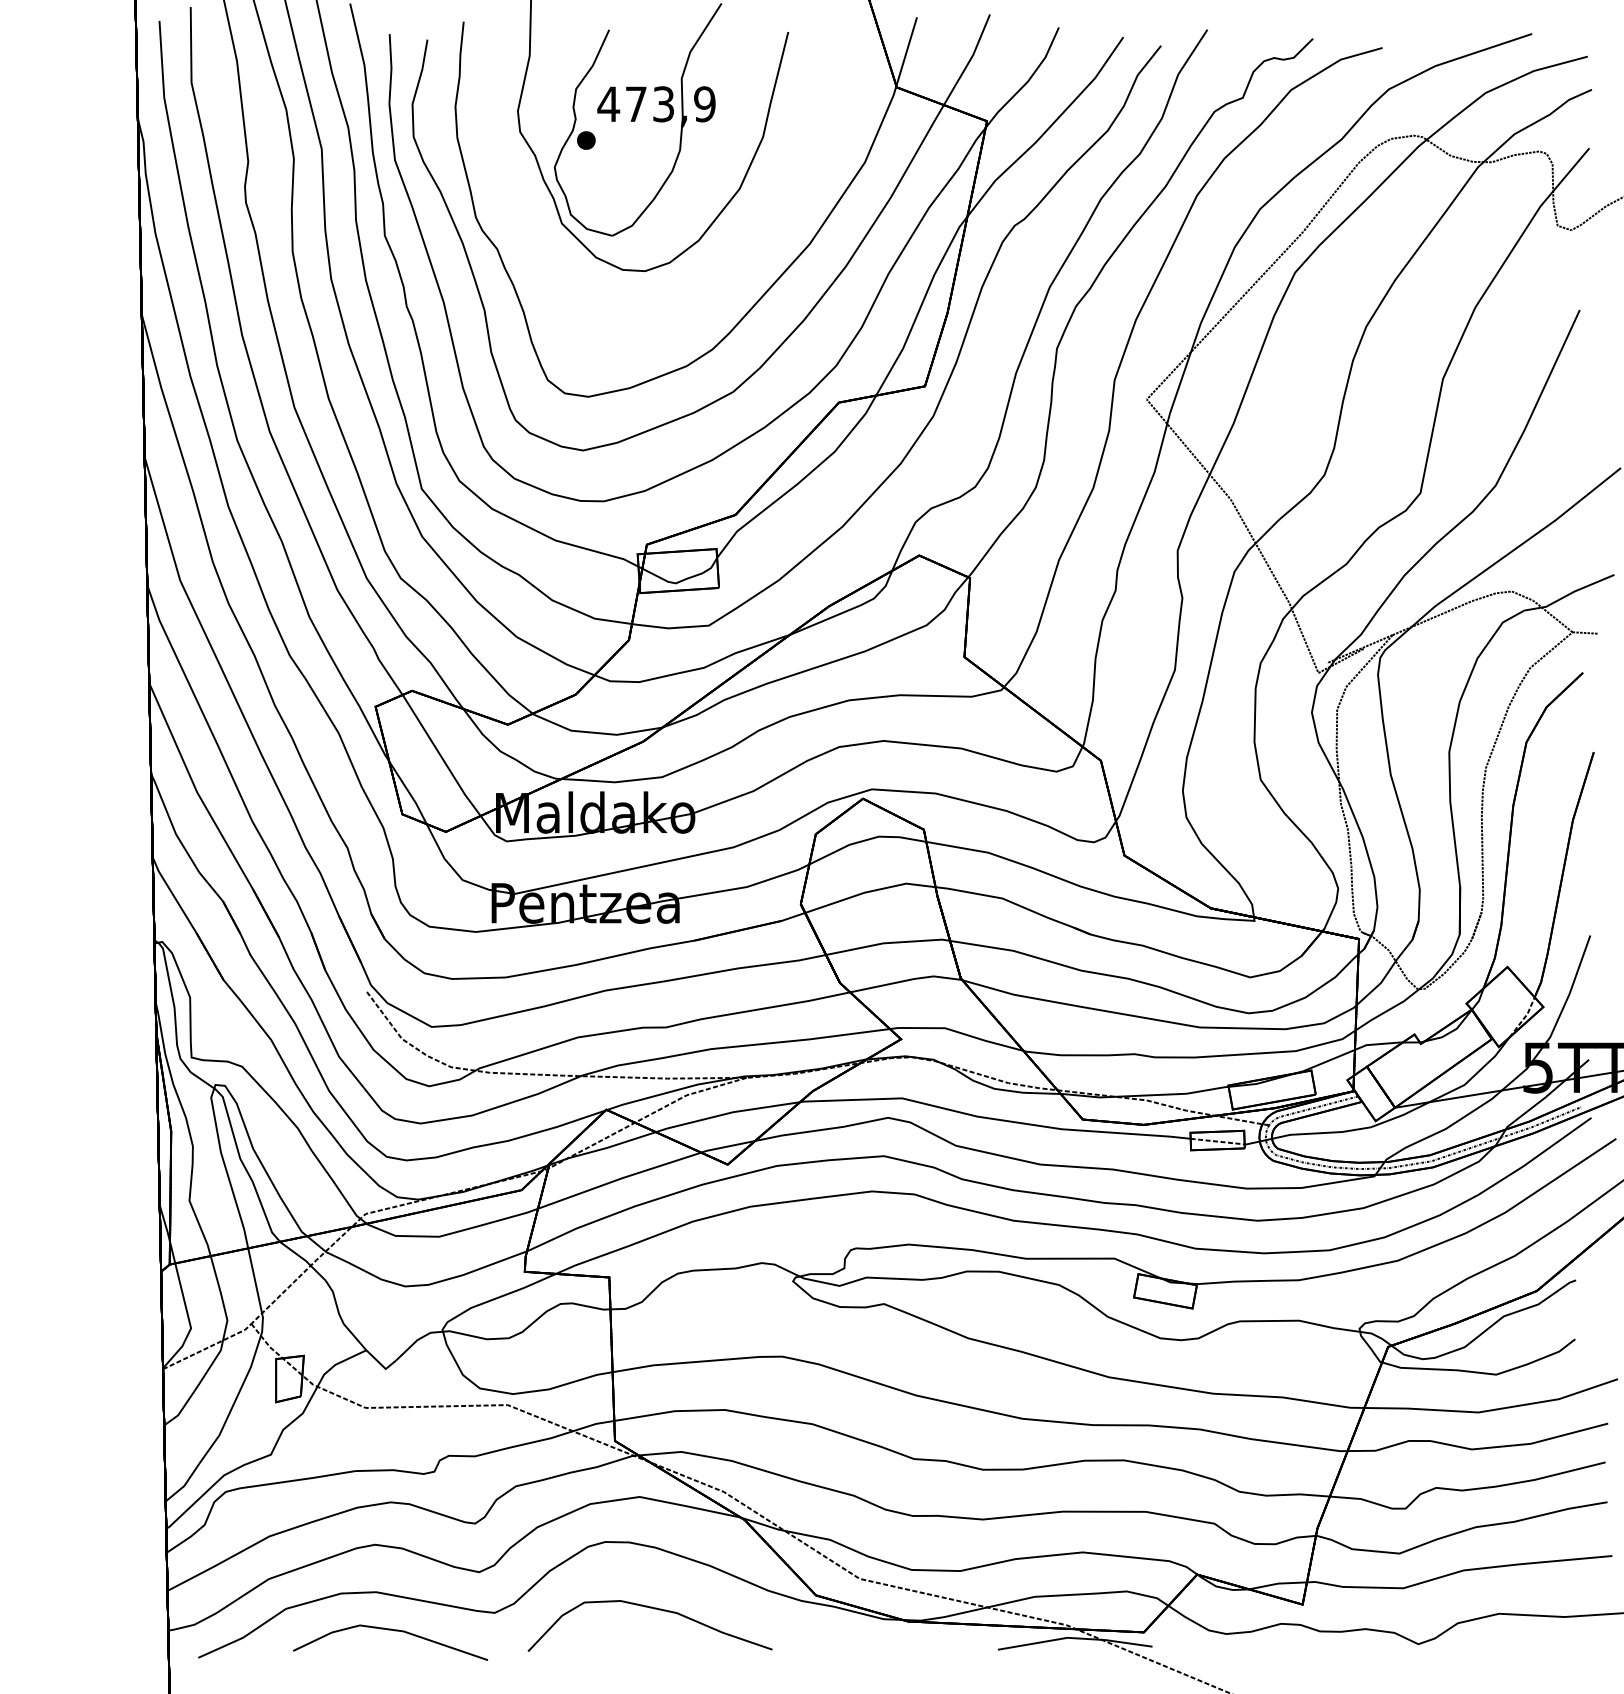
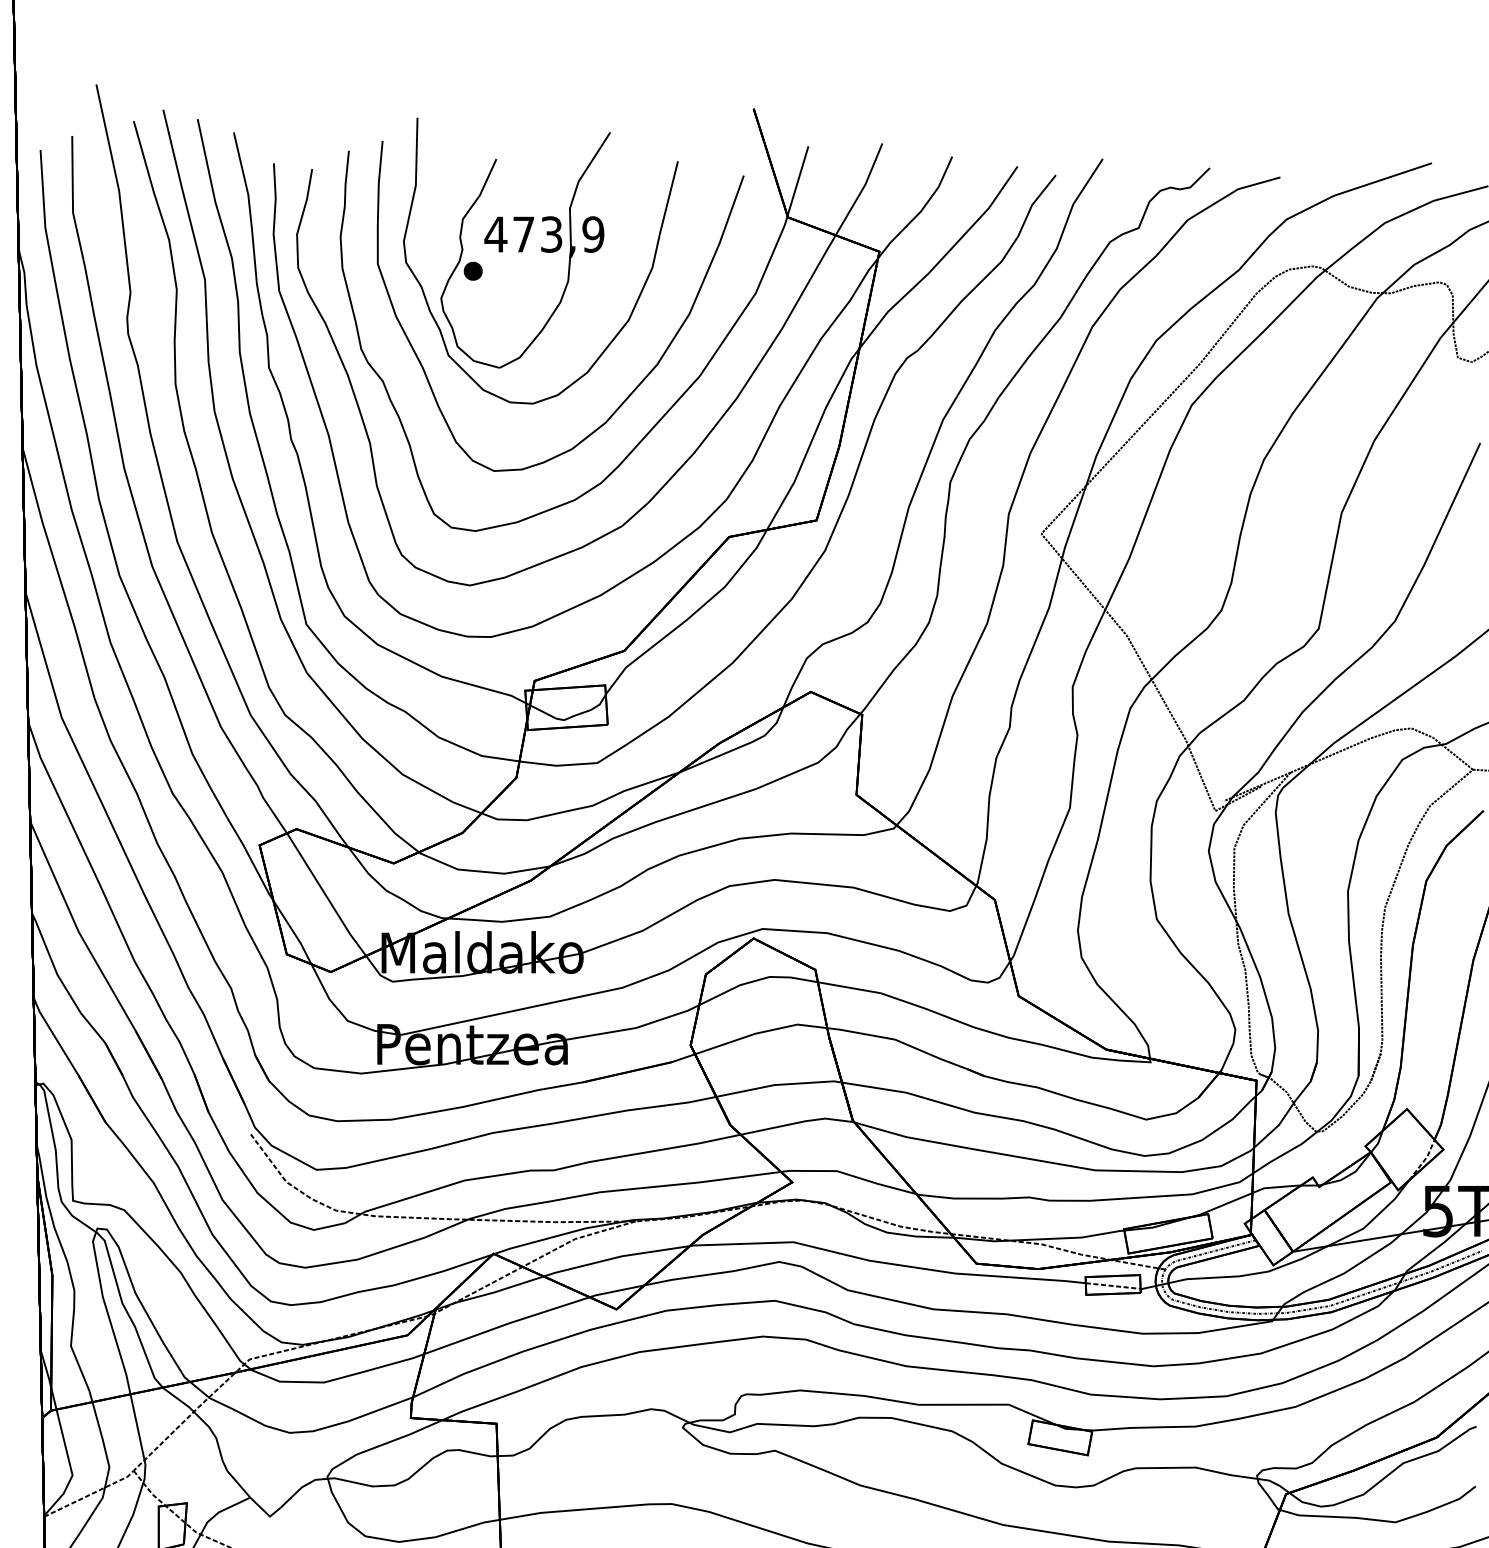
curve: (756, 243) -> (645, 375), added

